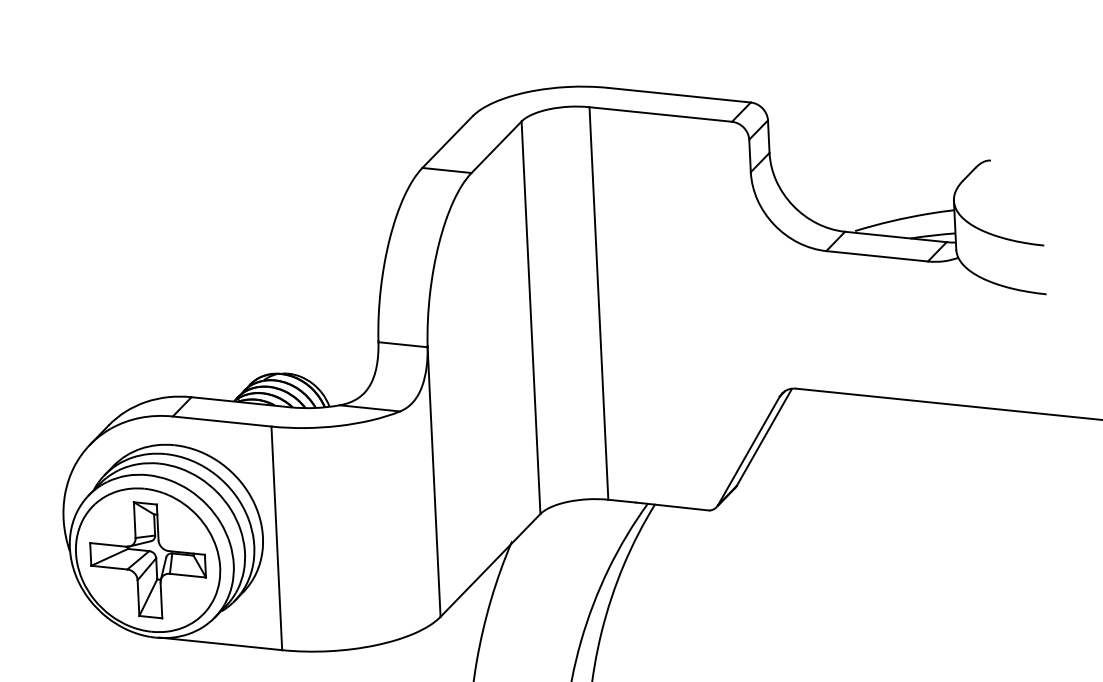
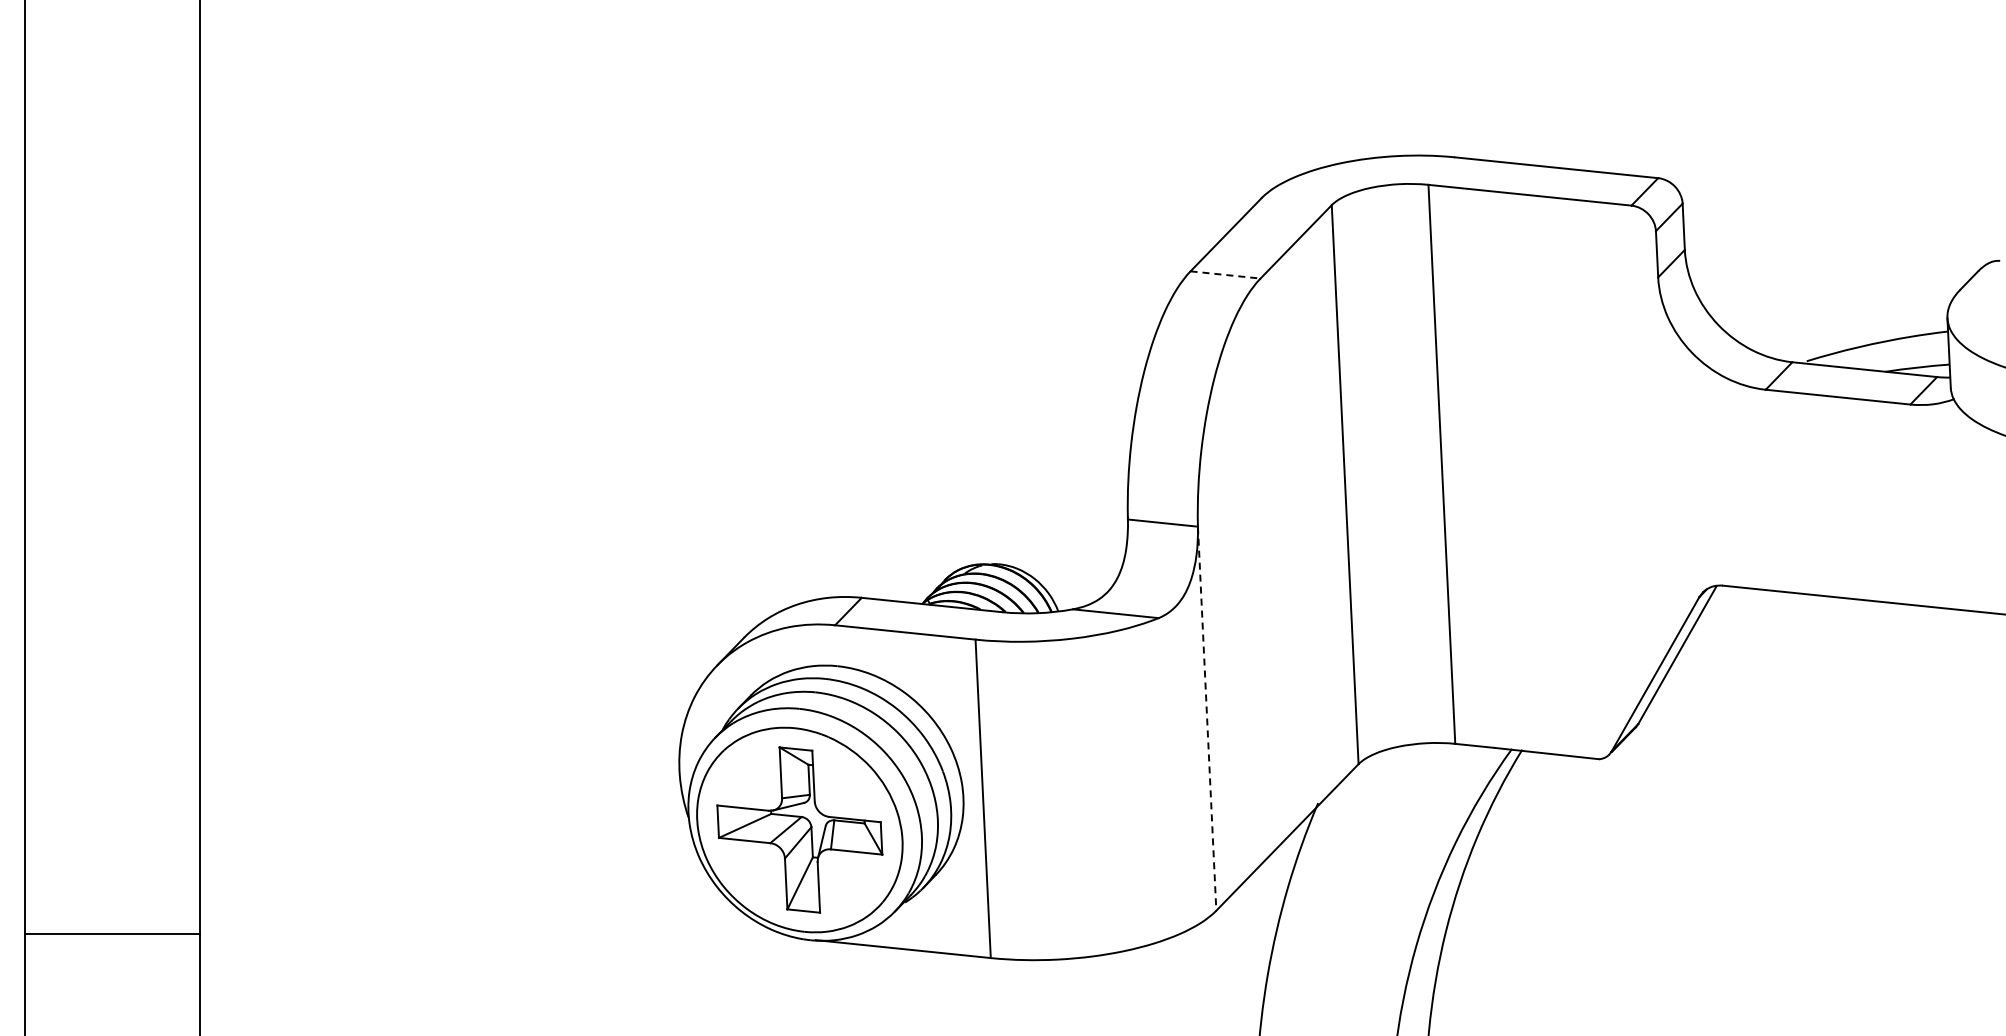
line: (447, 170) -> (1226, 275), solid -> dashed
line: (434, 482) -> (1207, 719), solid -> dashed

